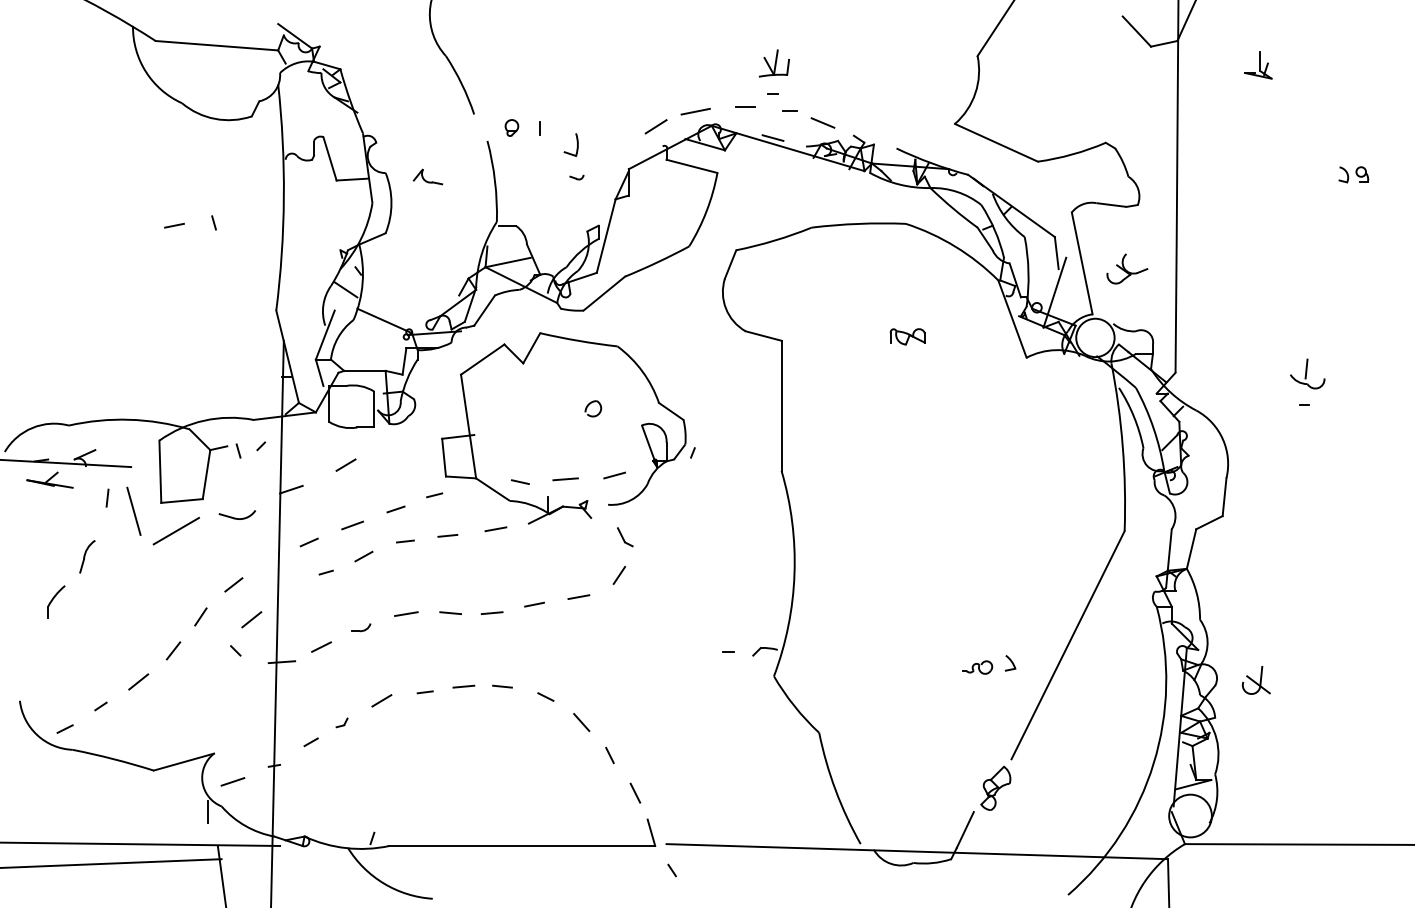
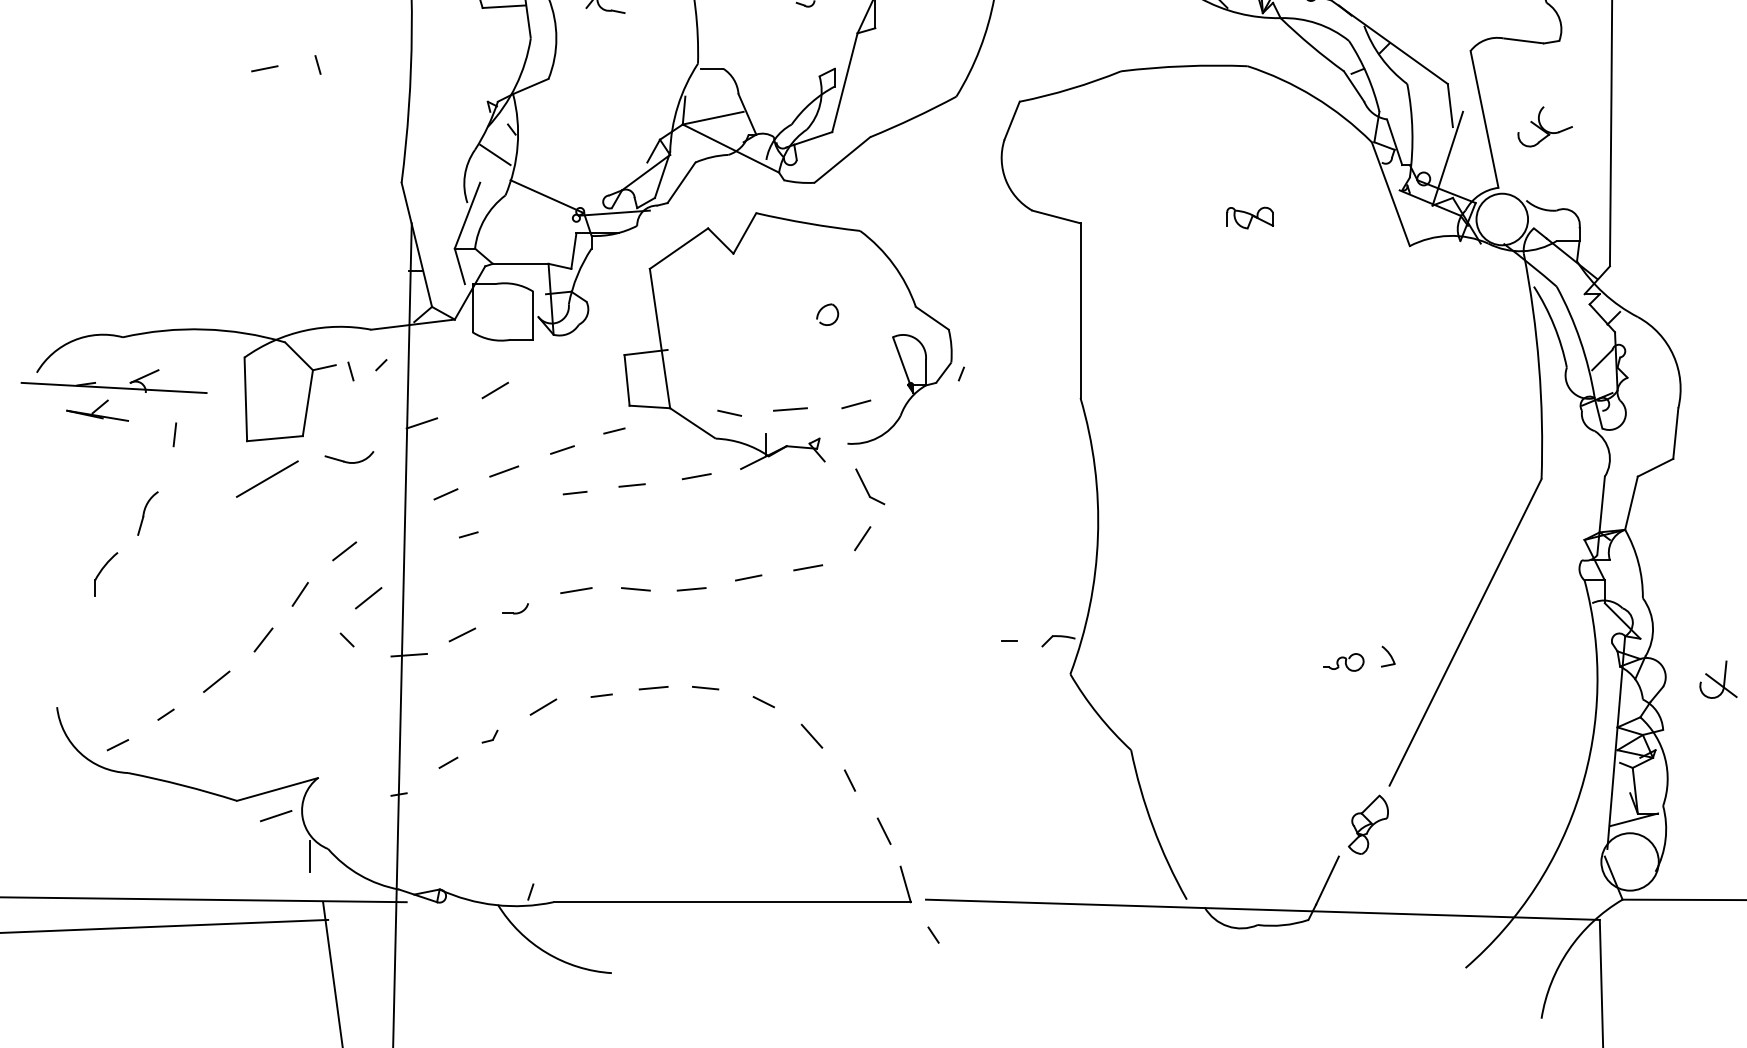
line: (133, 510) -> (209, 451), removed
part: (625, 537) -> (870, 487), size x1.4
line: (363, 556) -> (518, 513), removed
line: (232, 781) -> (275, 815), moved

